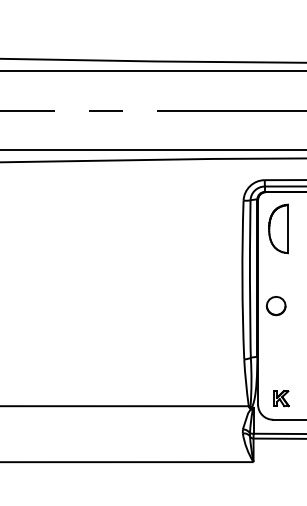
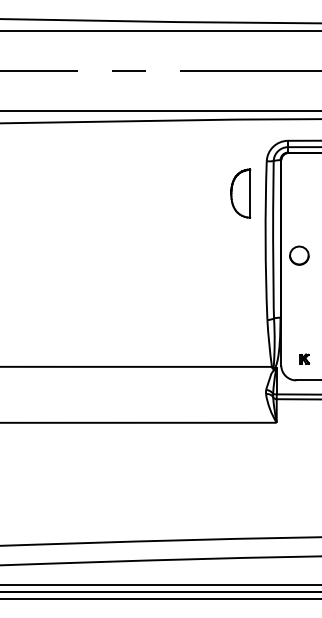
part: (278, 228) -> (240, 193), moved
part: (276, 305) -> (299, 255), moved
part: (281, 397) -> (304, 358), size x0.6

